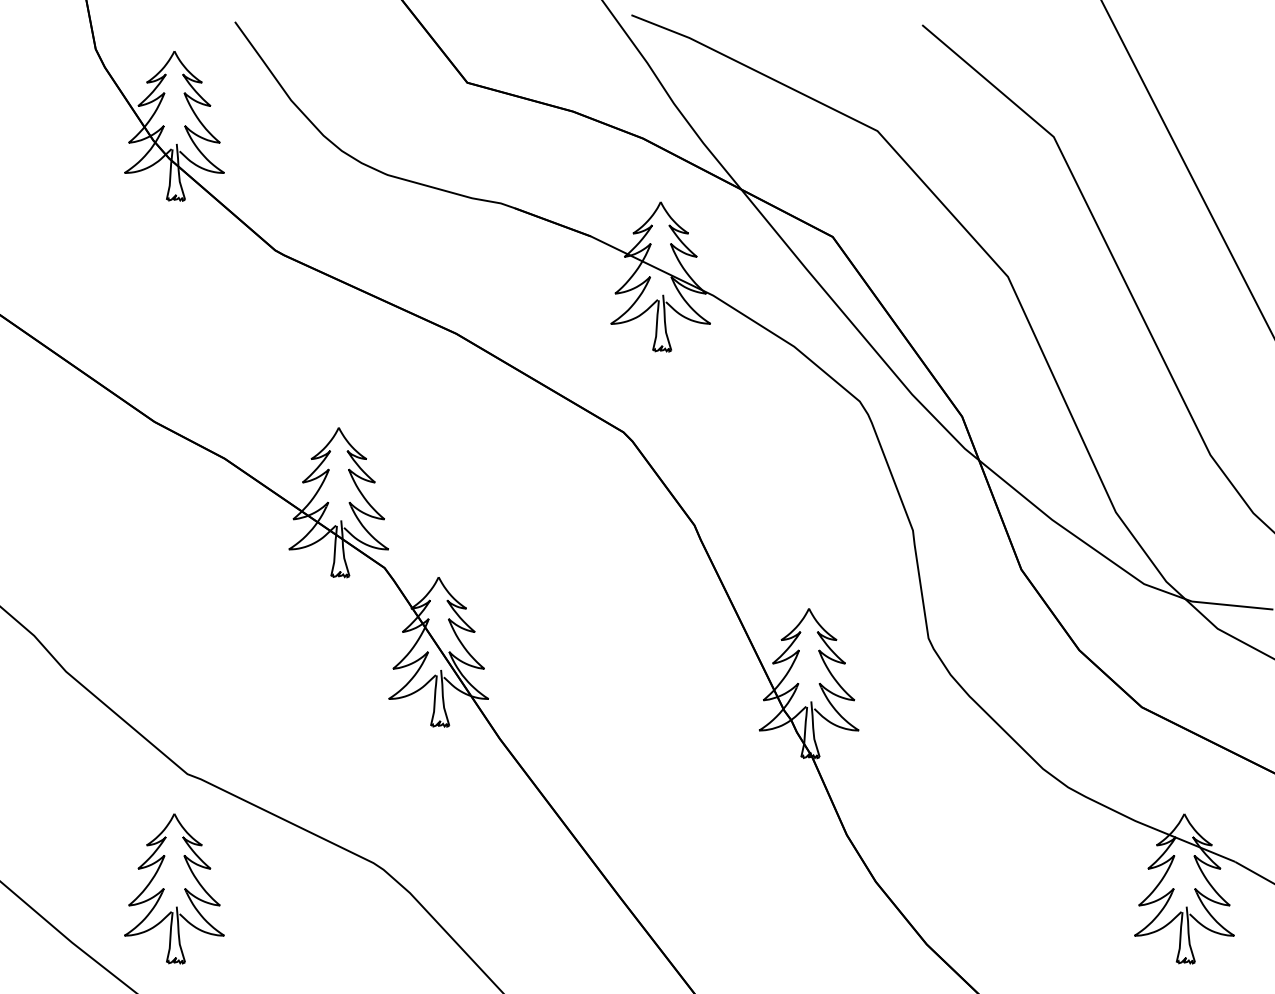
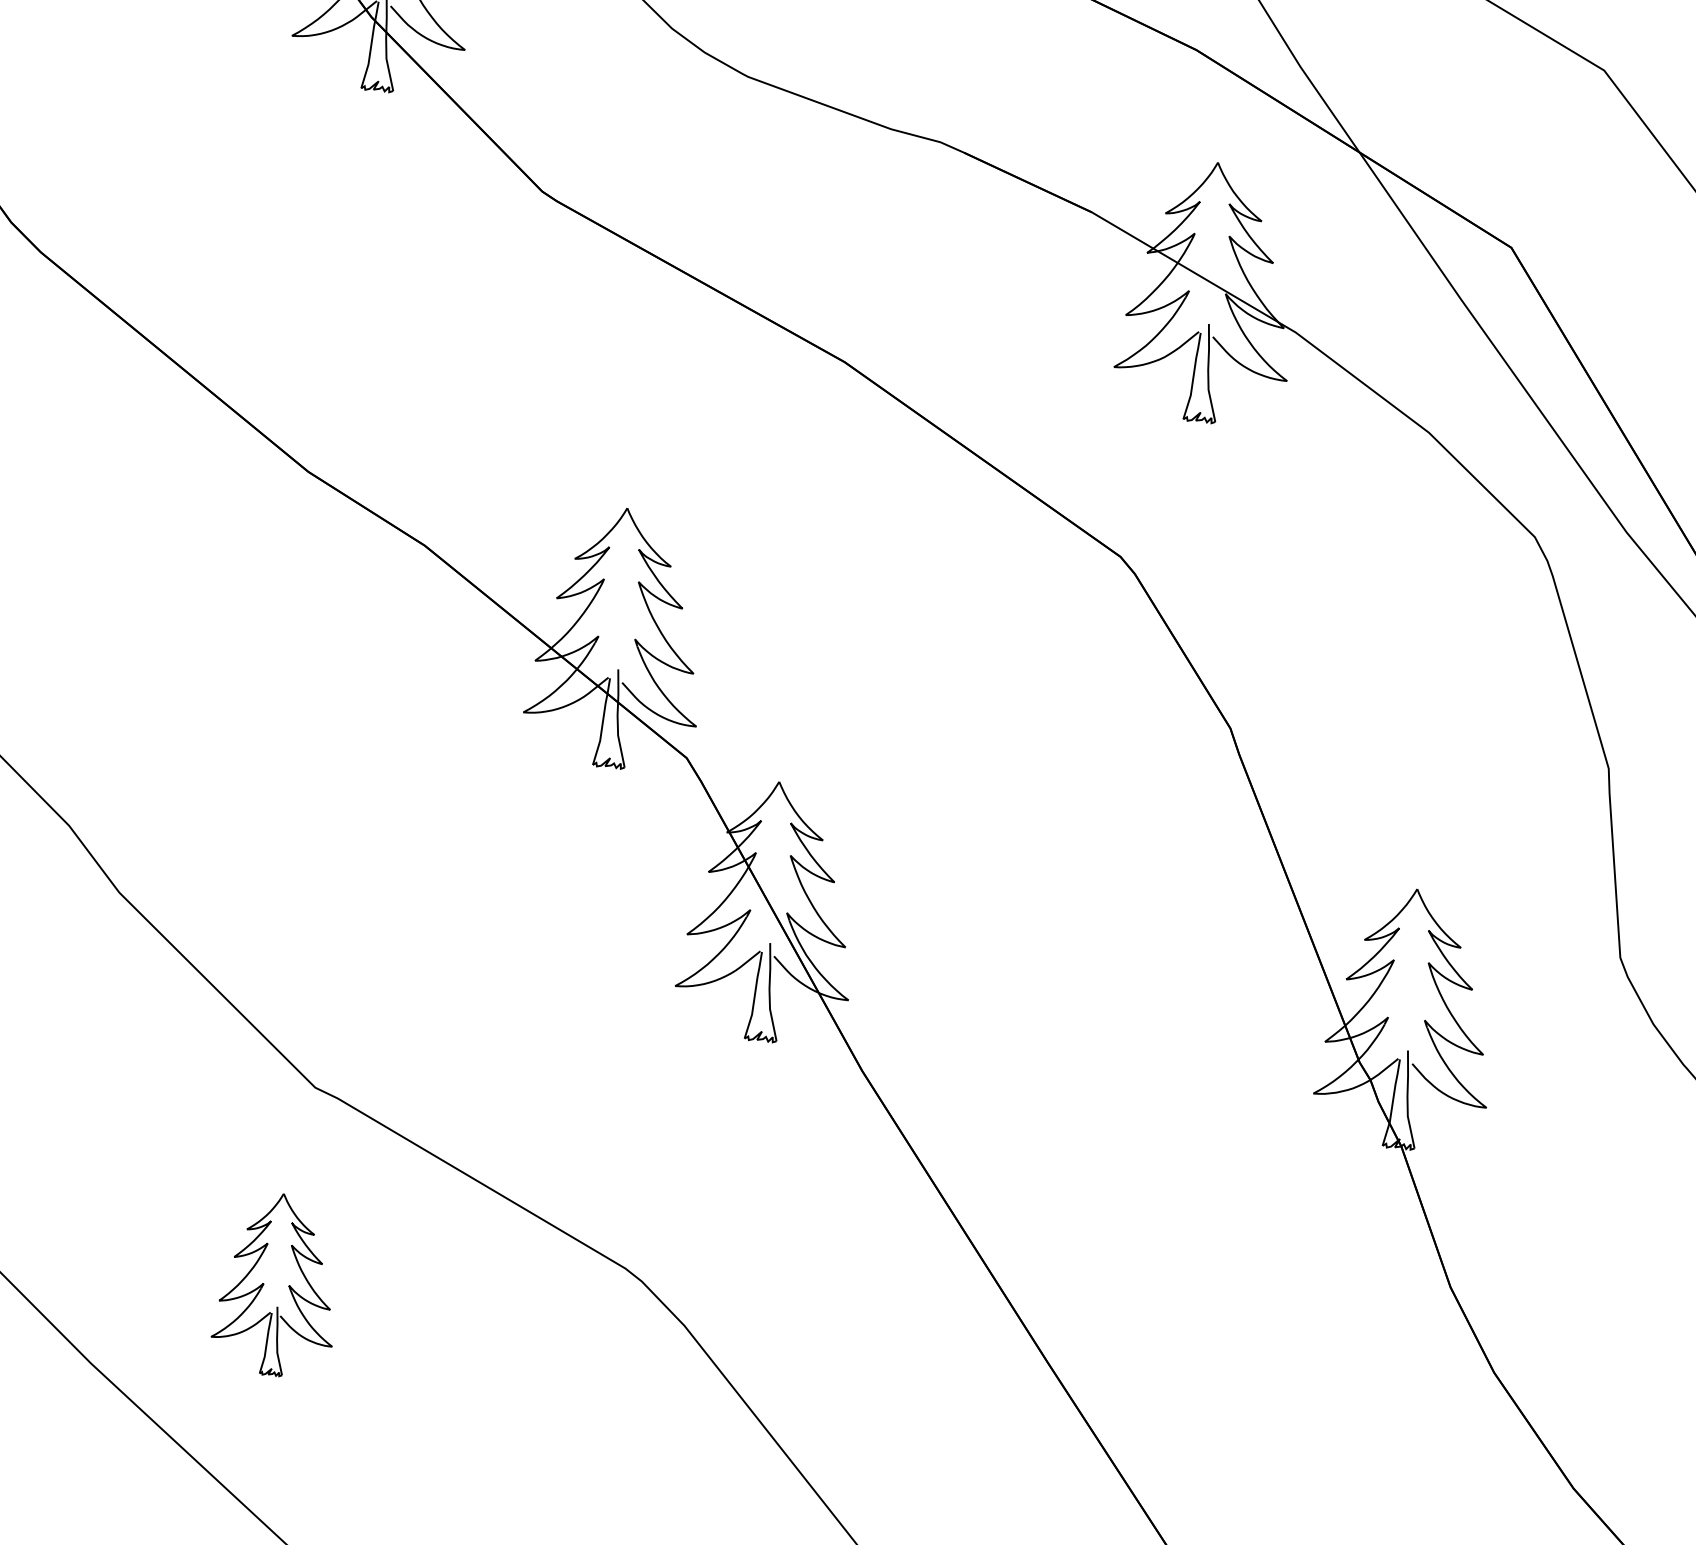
part: (174, 888) -> (276, 1284), size x0.7

